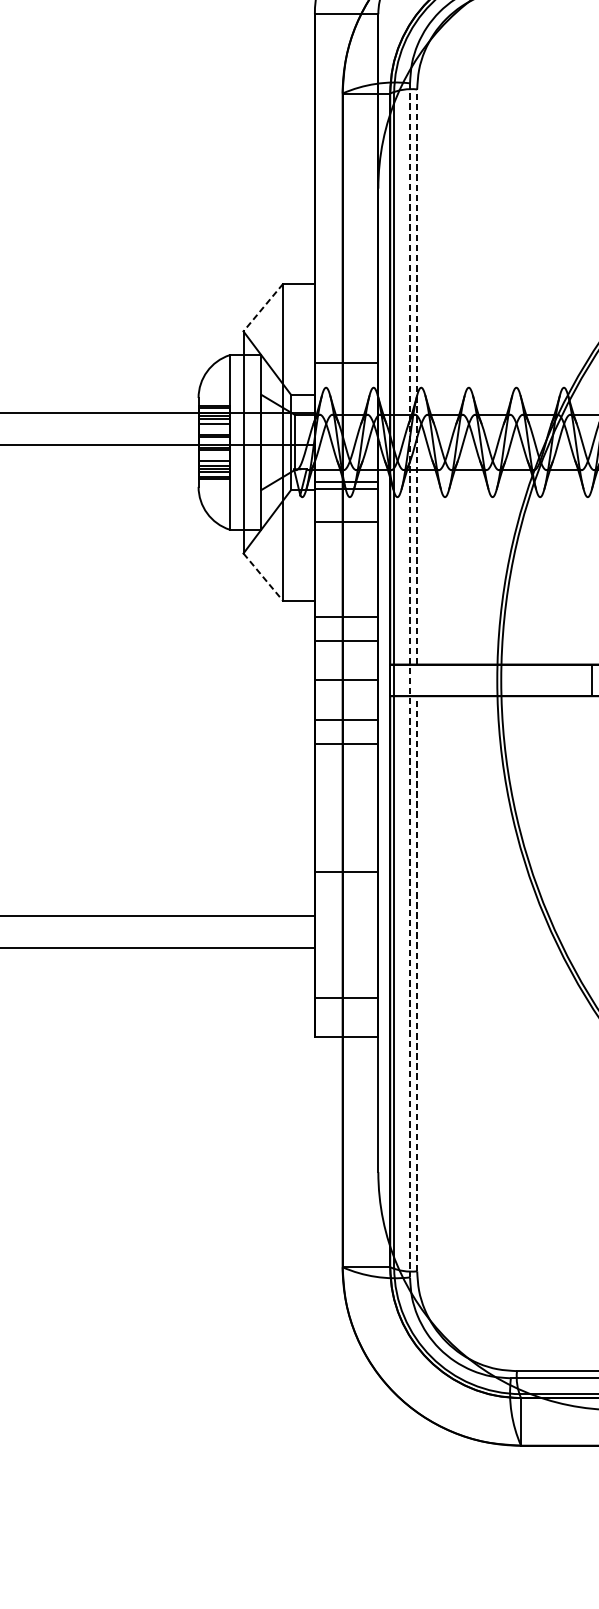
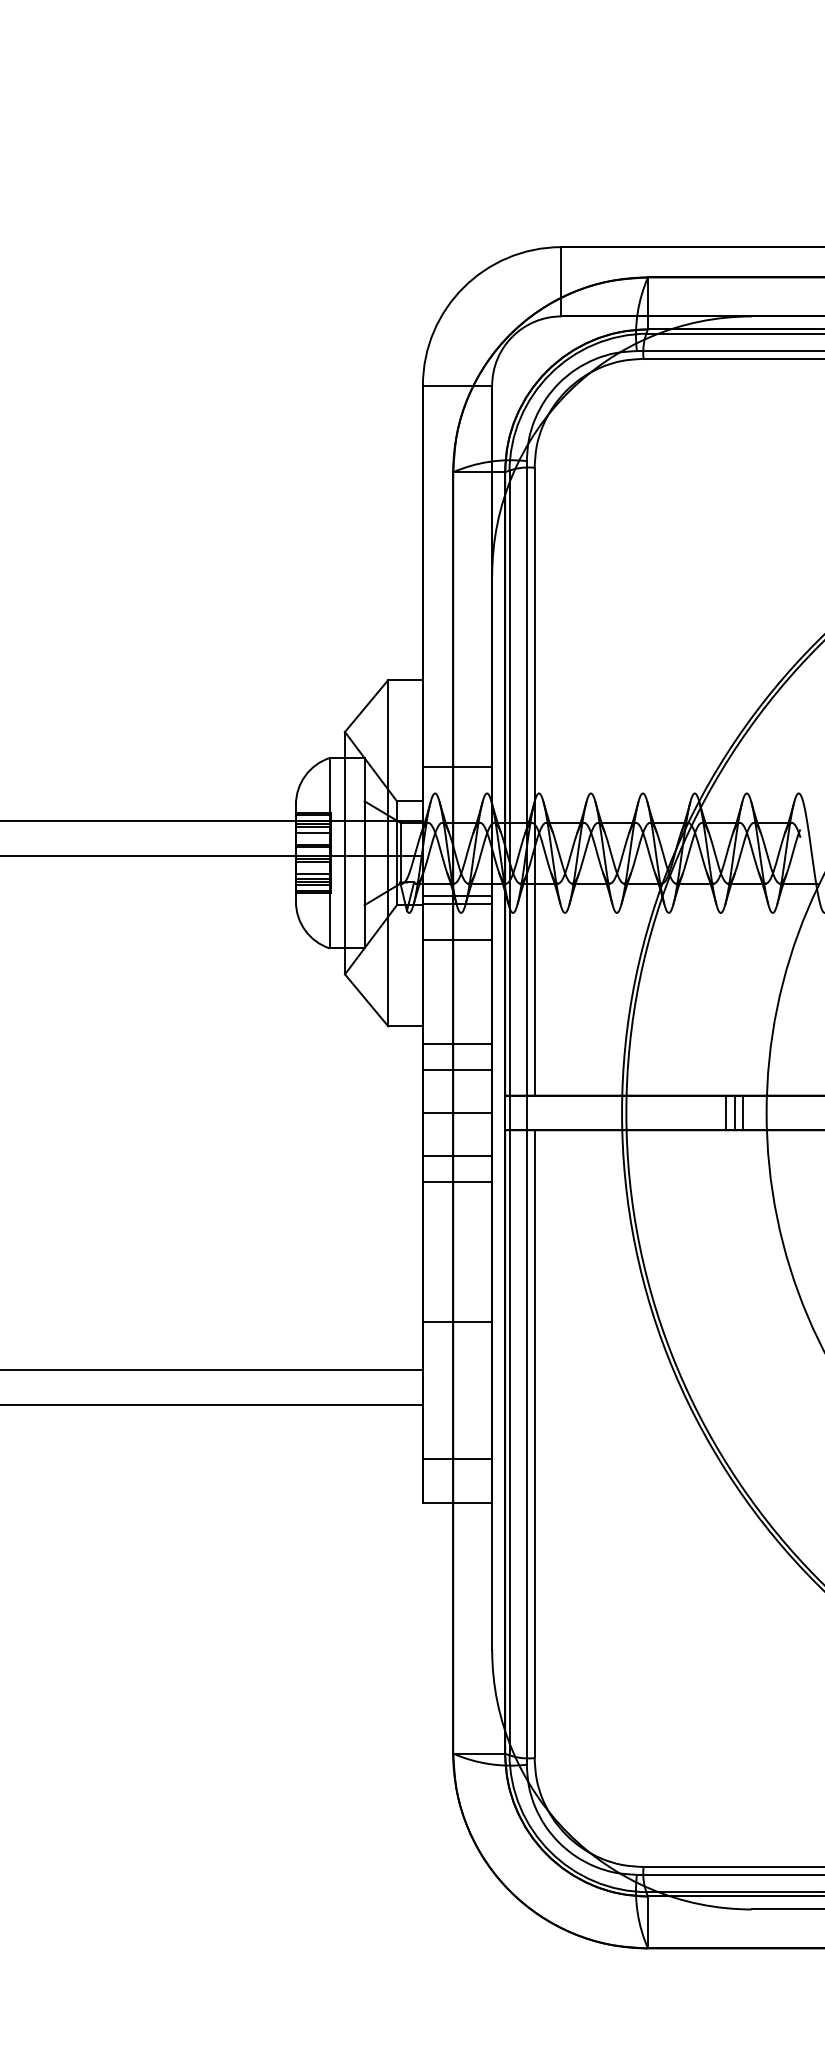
line: (263, 308) -> (366, 706), dashed -> solid
line: (417, 376) -> (534, 781), dashed -> solid
line: (263, 577) -> (366, 1000), dashed -> solid
line: (409, 679) -> (526, 1112), dashed -> solid
line: (417, 984) -> (534, 1444), dashed -> solid

